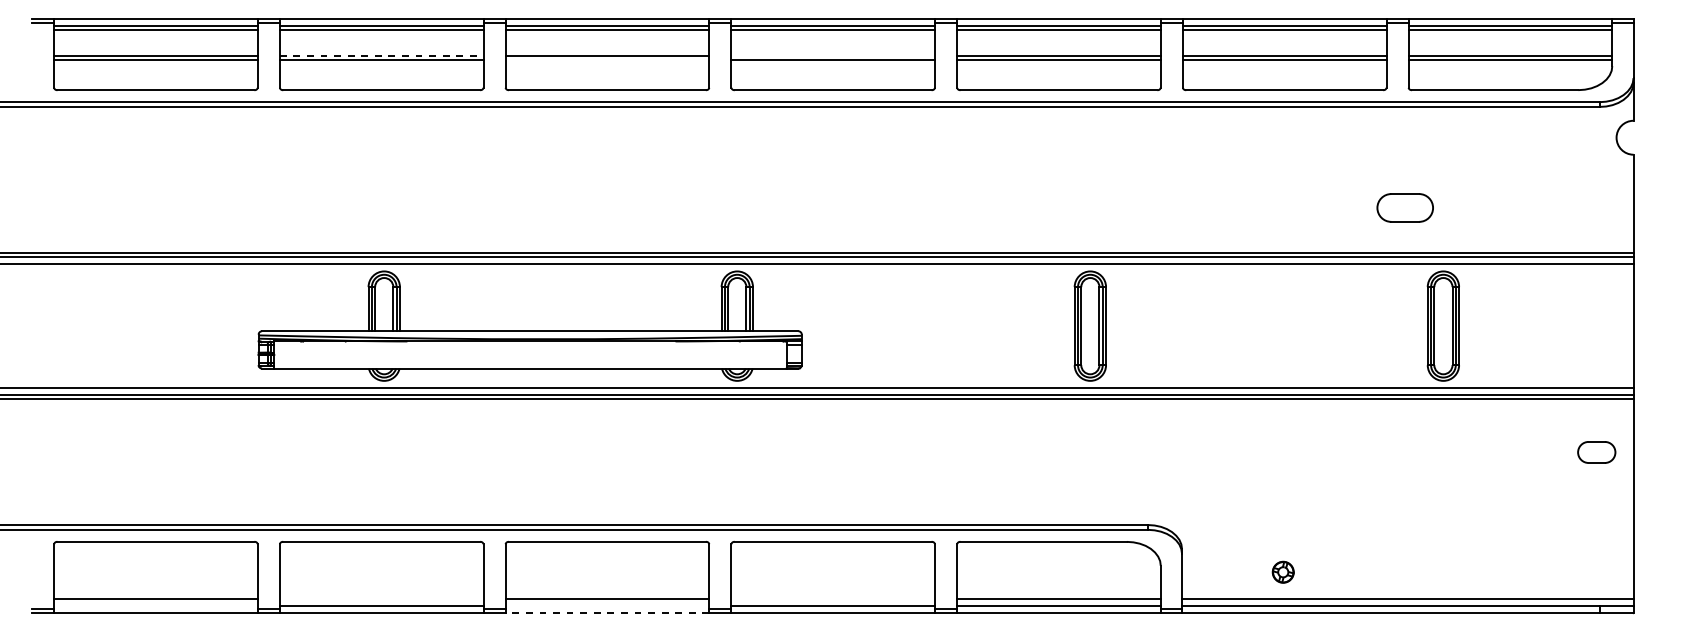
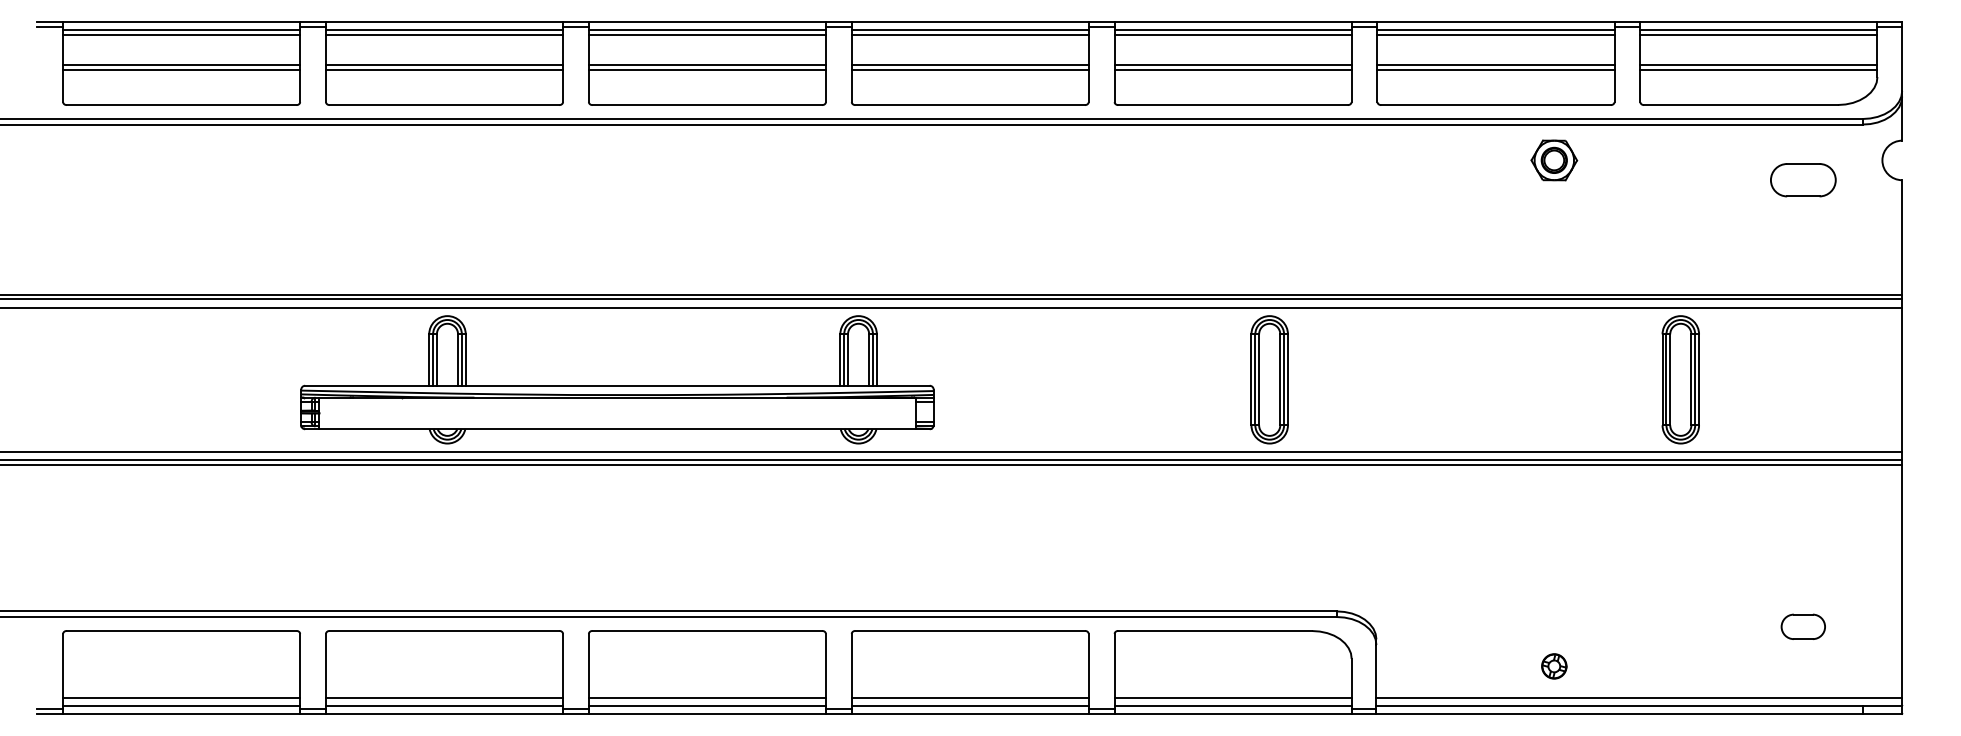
line: (381, 55) -> (444, 64), dashed -> solid
line: (832, 55) -> (969, 64), added
line: (606, 59) -> (706, 69), added
part: (1334, 137) -> (1554, 160), added
part: (1405, 208) -> (1803, 180), moved
part: (1596, 452) -> (1802, 626), moved
part: (1283, 572) -> (1554, 666), moved
line: (381, 599) -> (444, 698), added
line: (832, 599) -> (969, 698), added
line: (155, 605) -> (181, 705), added
line: (606, 605) -> (706, 705), added
line: (607, 612) -> (707, 713), dashed -> solid

